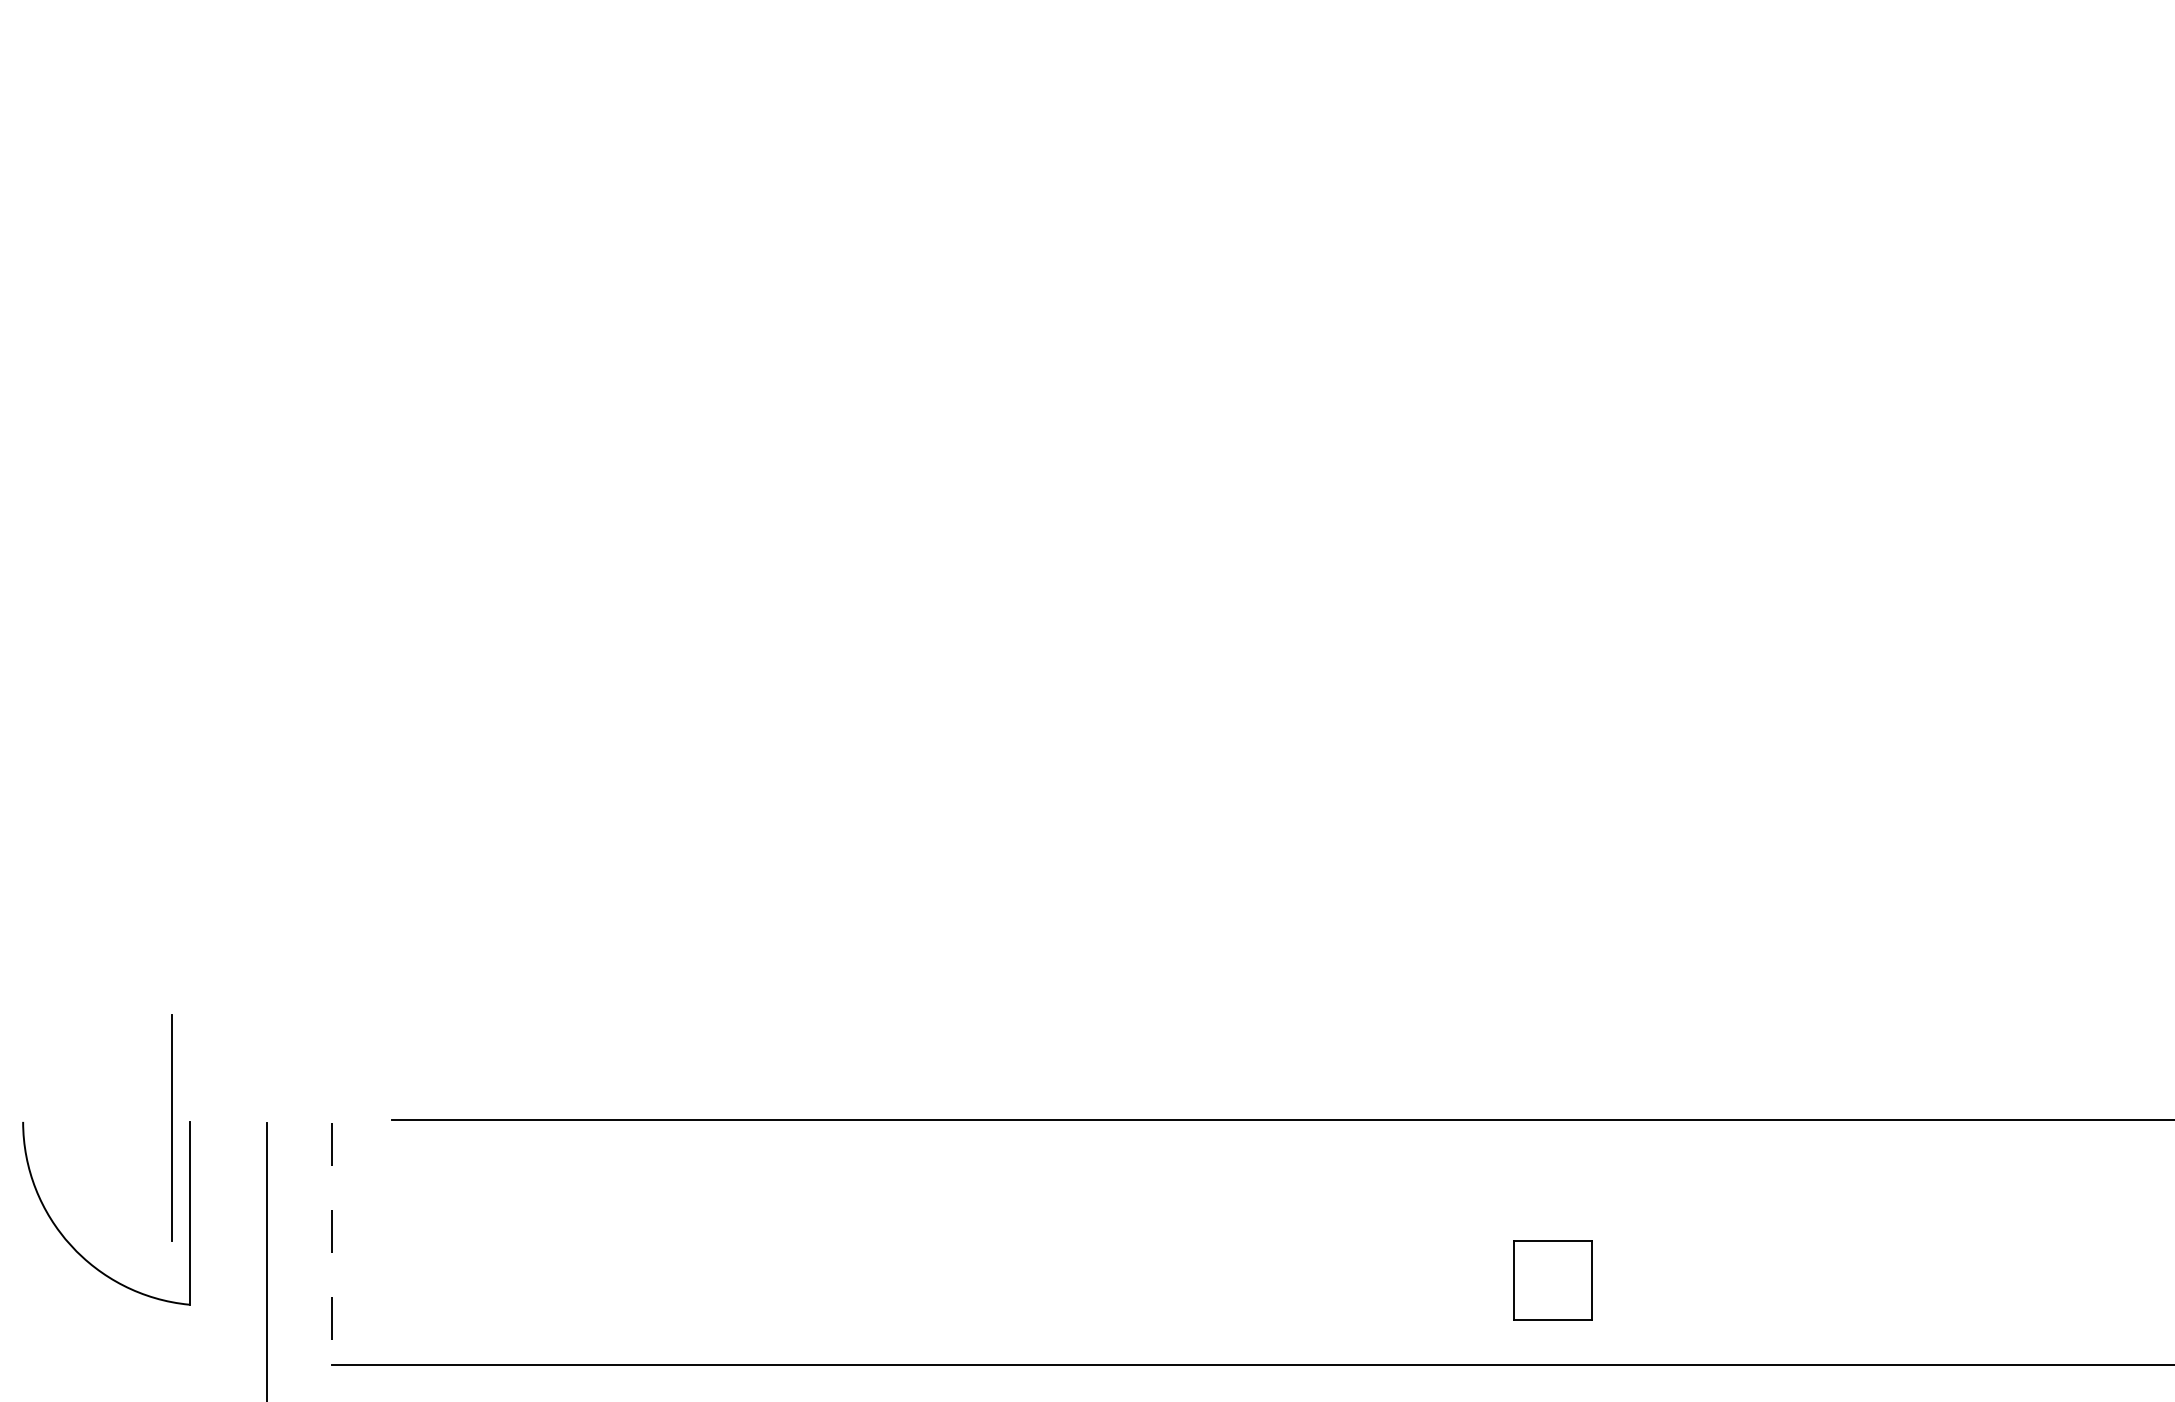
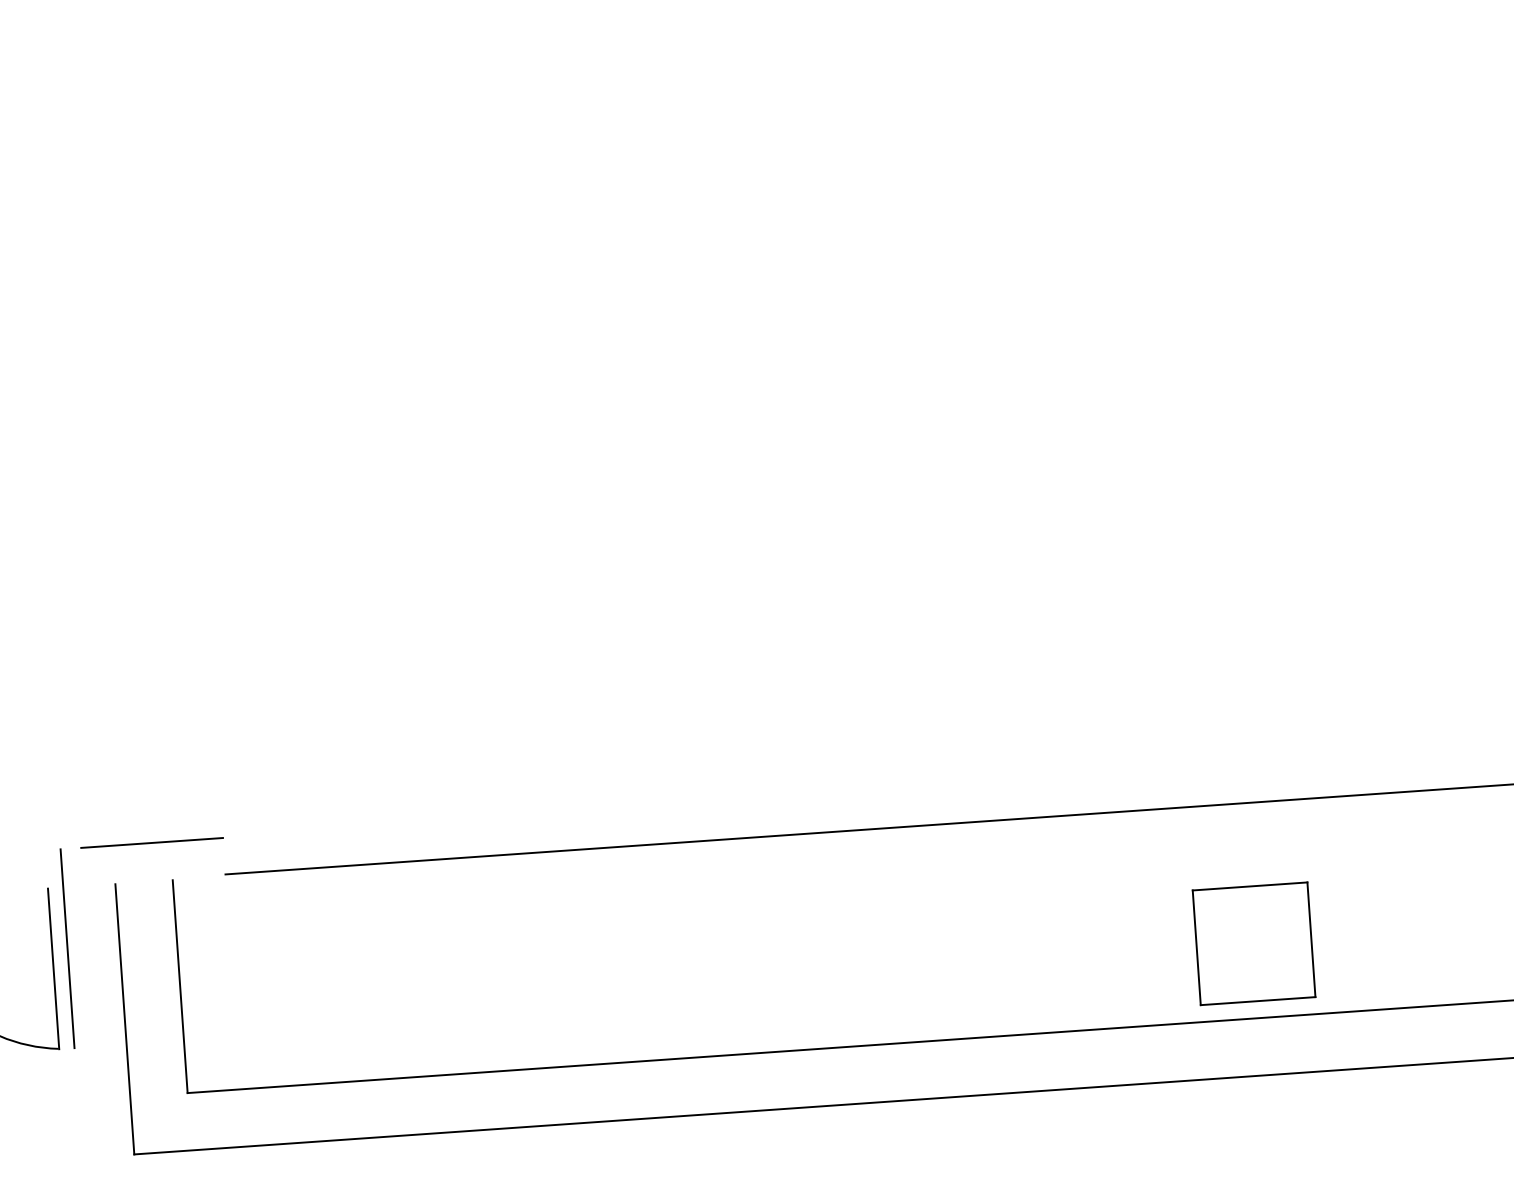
line: (311, 1078) -> (151, 842), added
line: (171, 1127) -> (66, 948), moved
line: (332, 1244) -> (180, 987), dashed -> solid
part: (1552, 1280) -> (1253, 943), size x1.67

